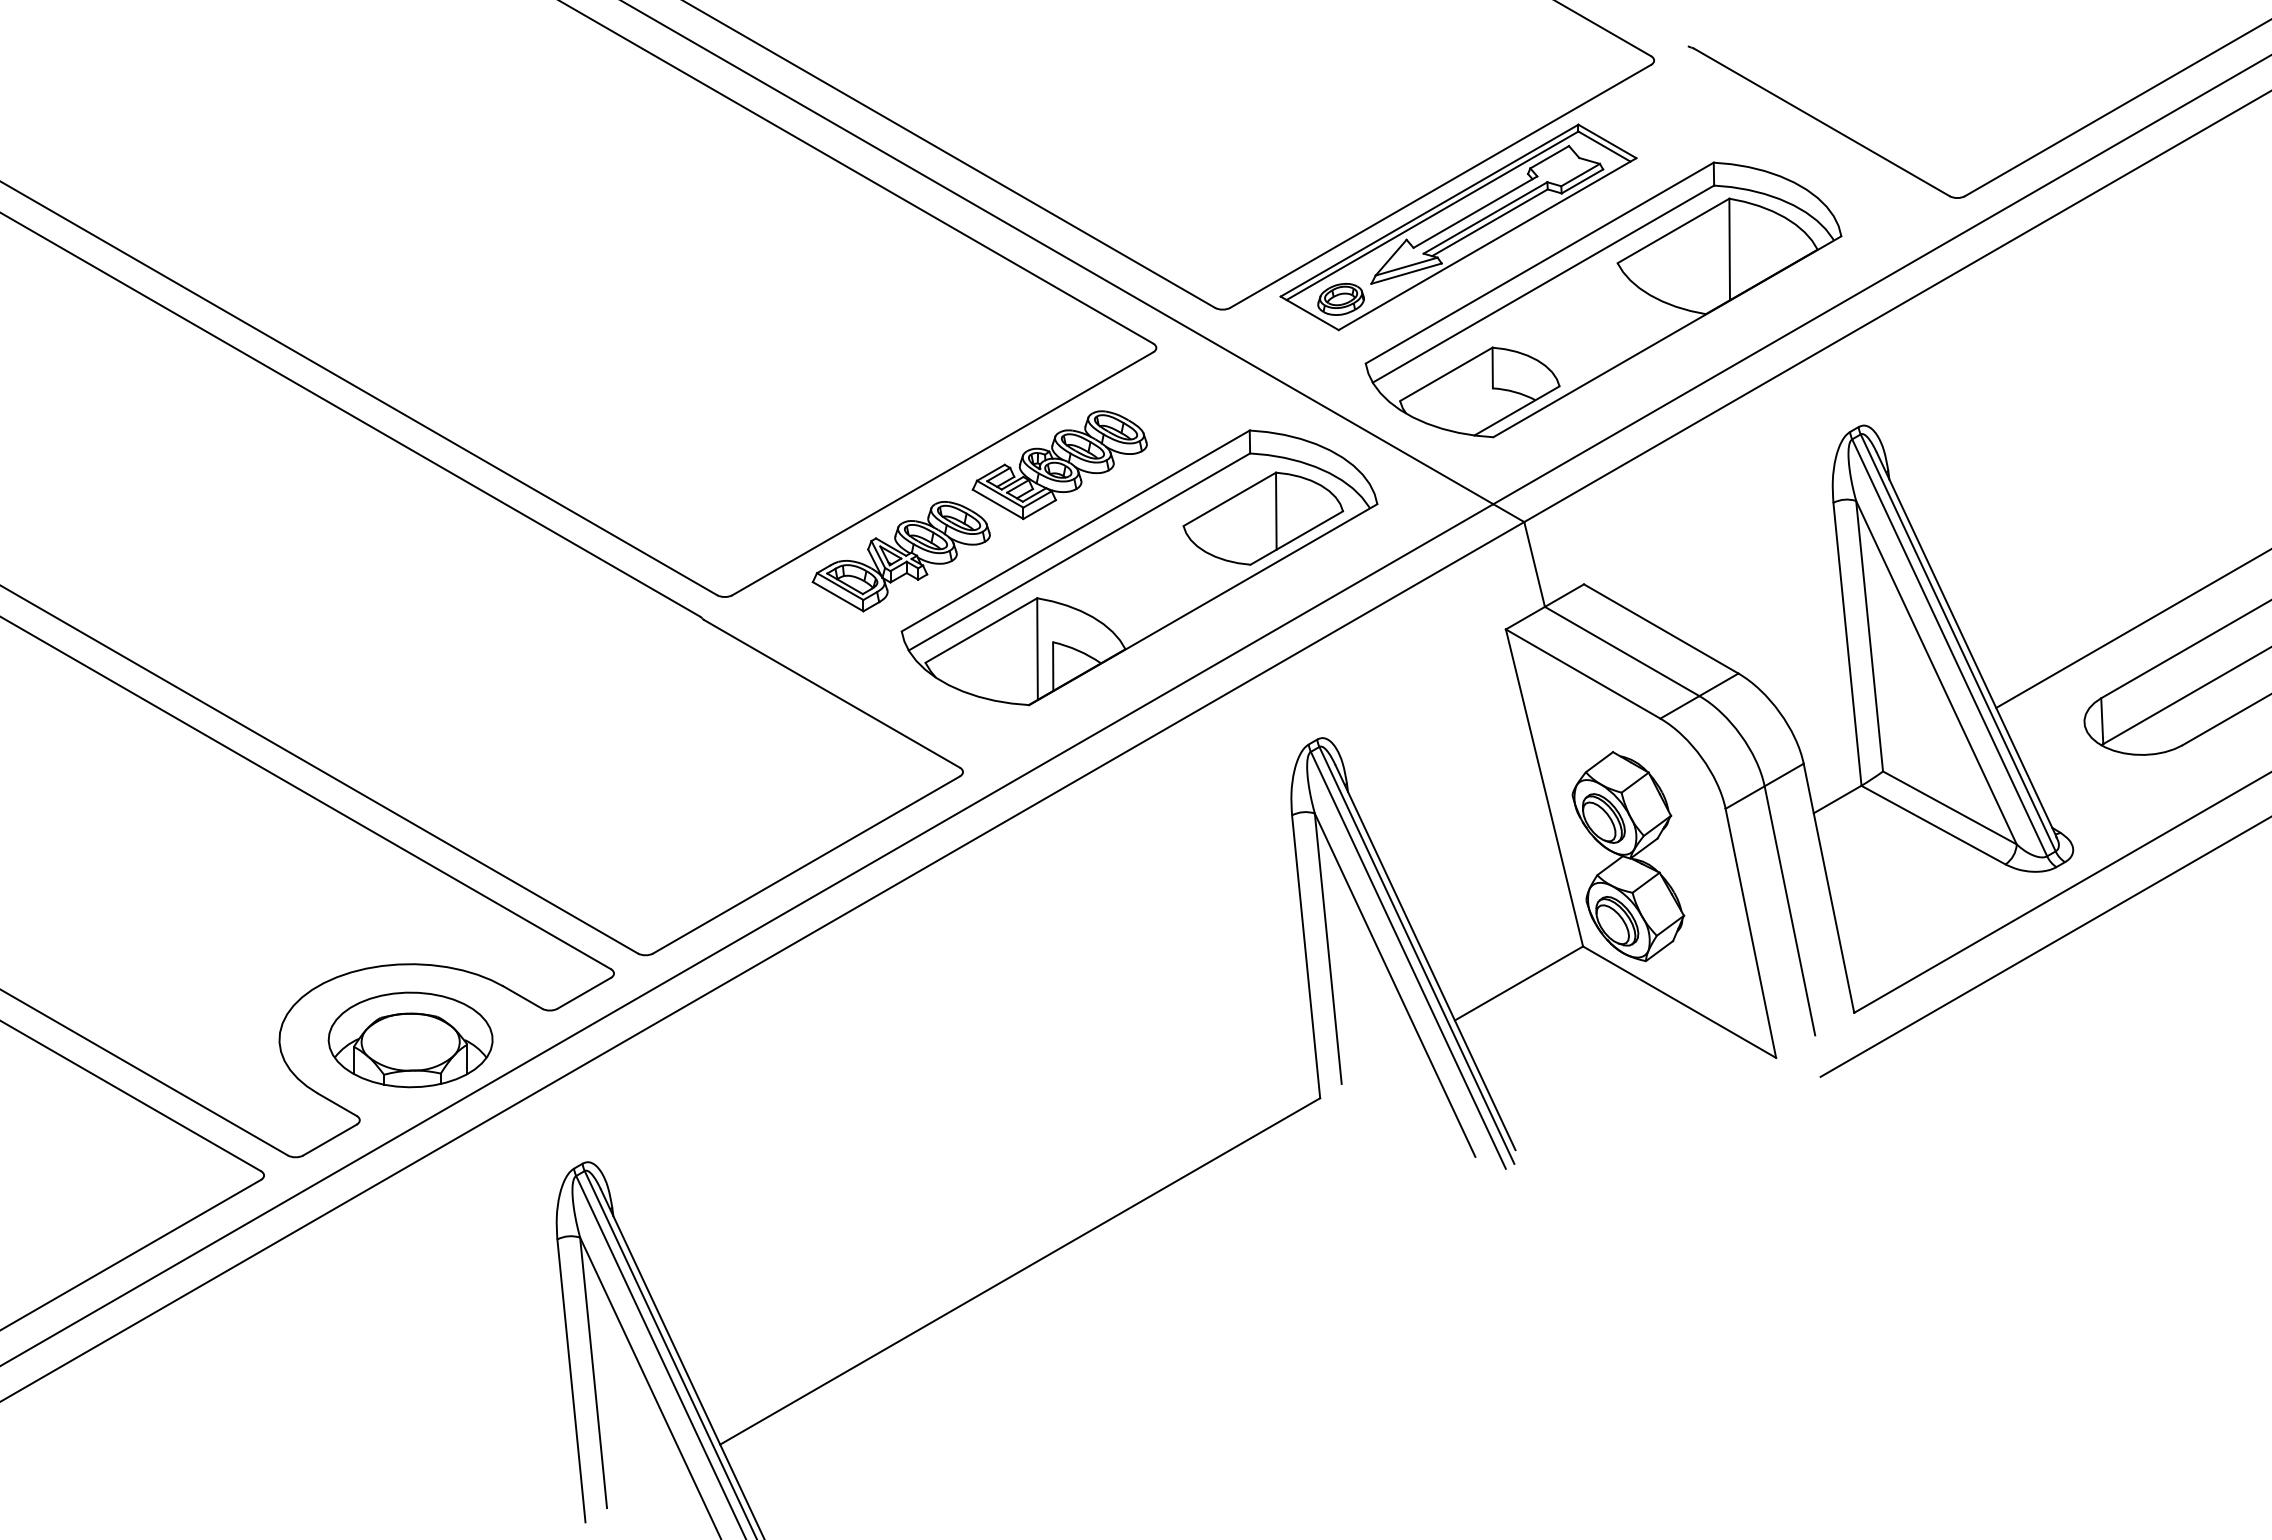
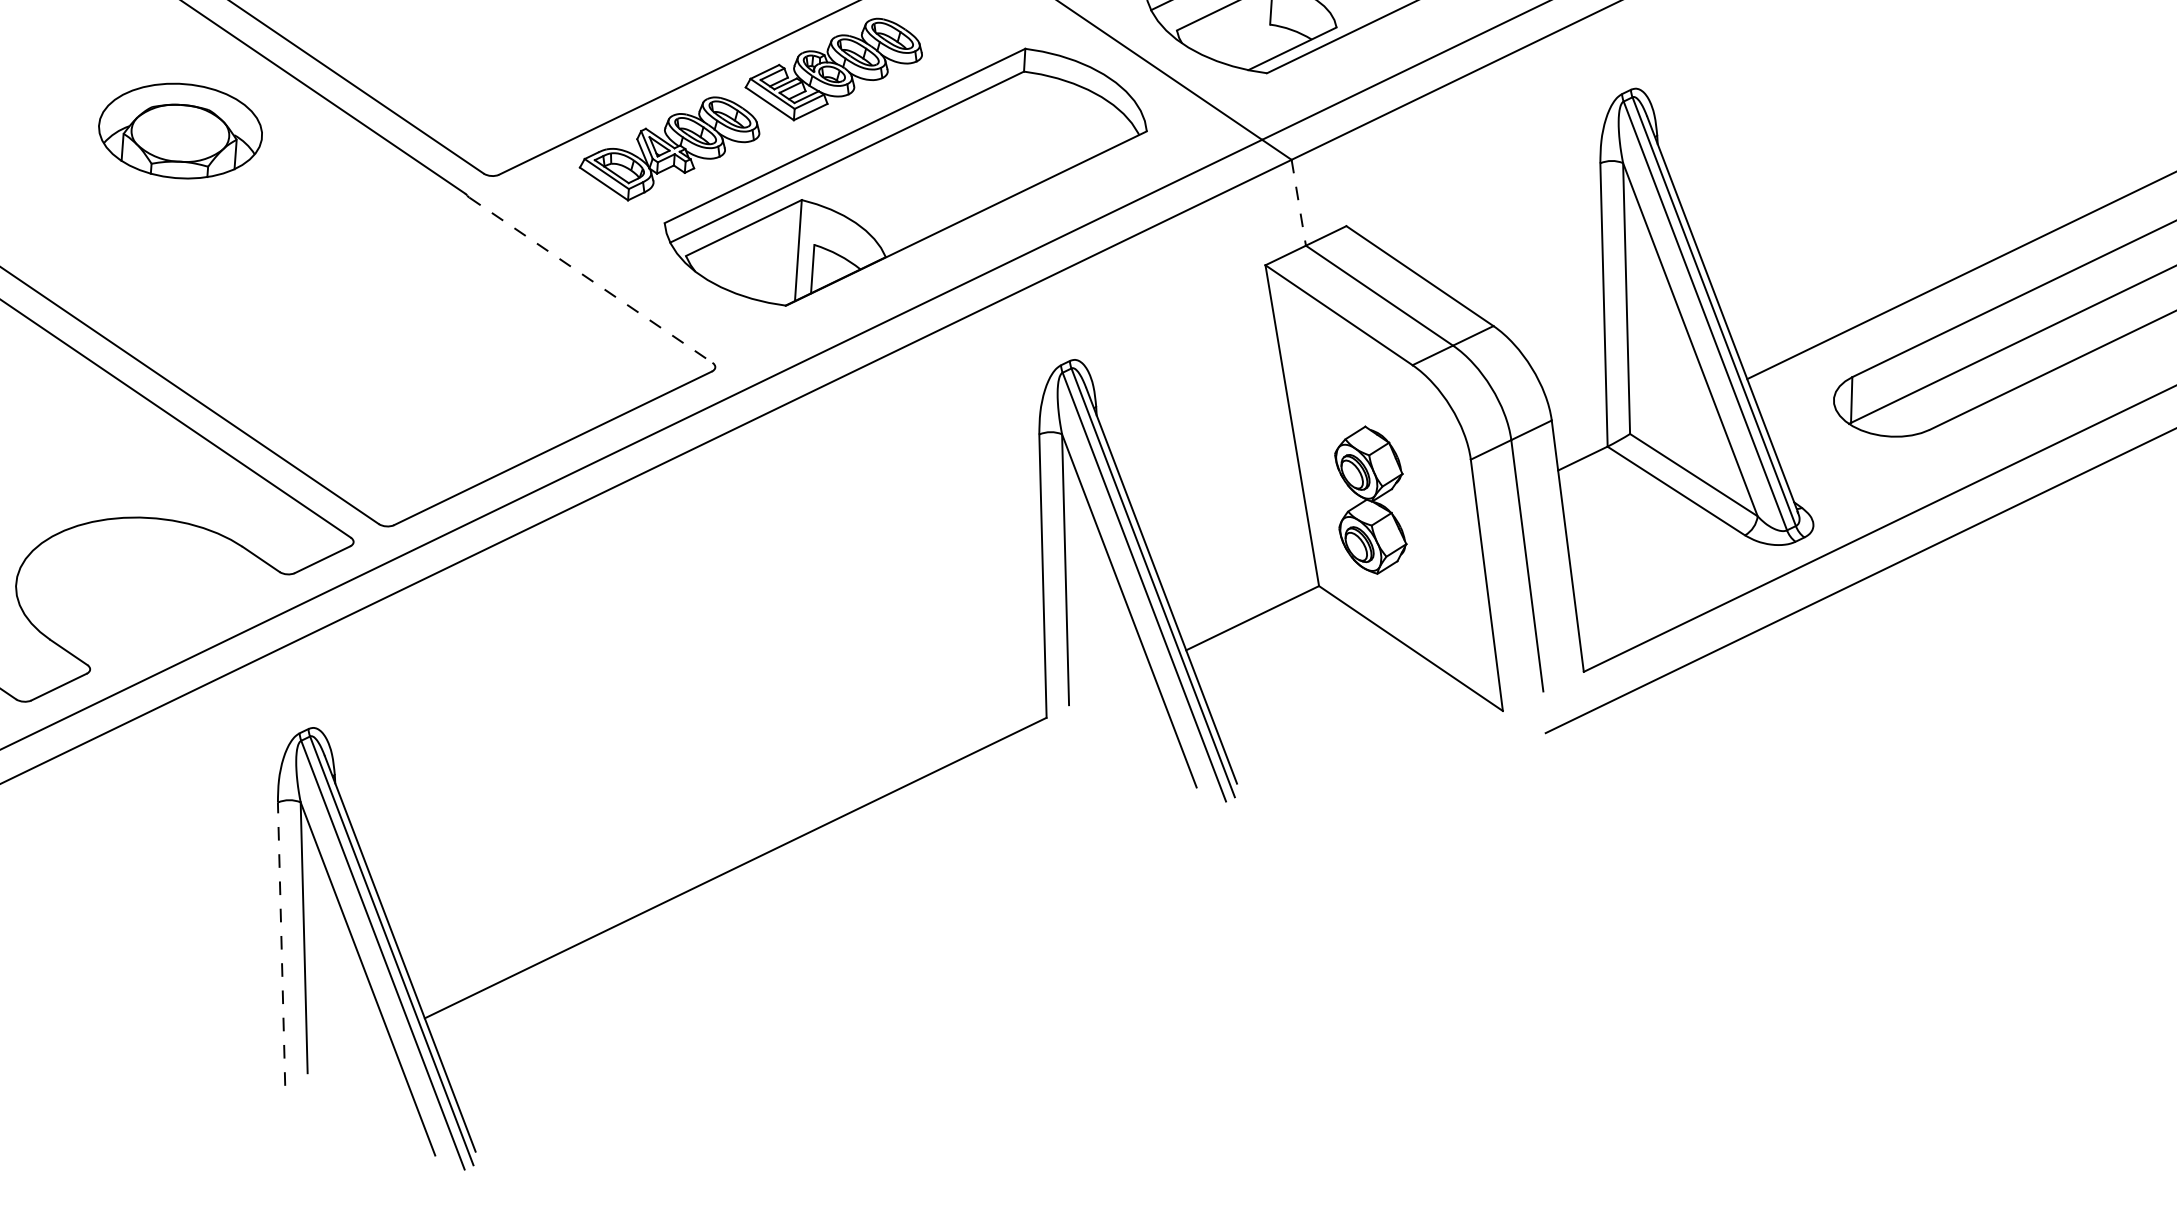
part: (1263, 518) -> (1032, 137), removed
line: (1534, 564) -> (1298, 202), solid -> dashed
line: (832, 694) -> (591, 280), solid -> dashed
part: (1628, 856) -> (1370, 499), size x0.7
part: (410, 1039) -> (180, 130), moved
line: (571, 1380) -> (281, 943), solid -> dashed

